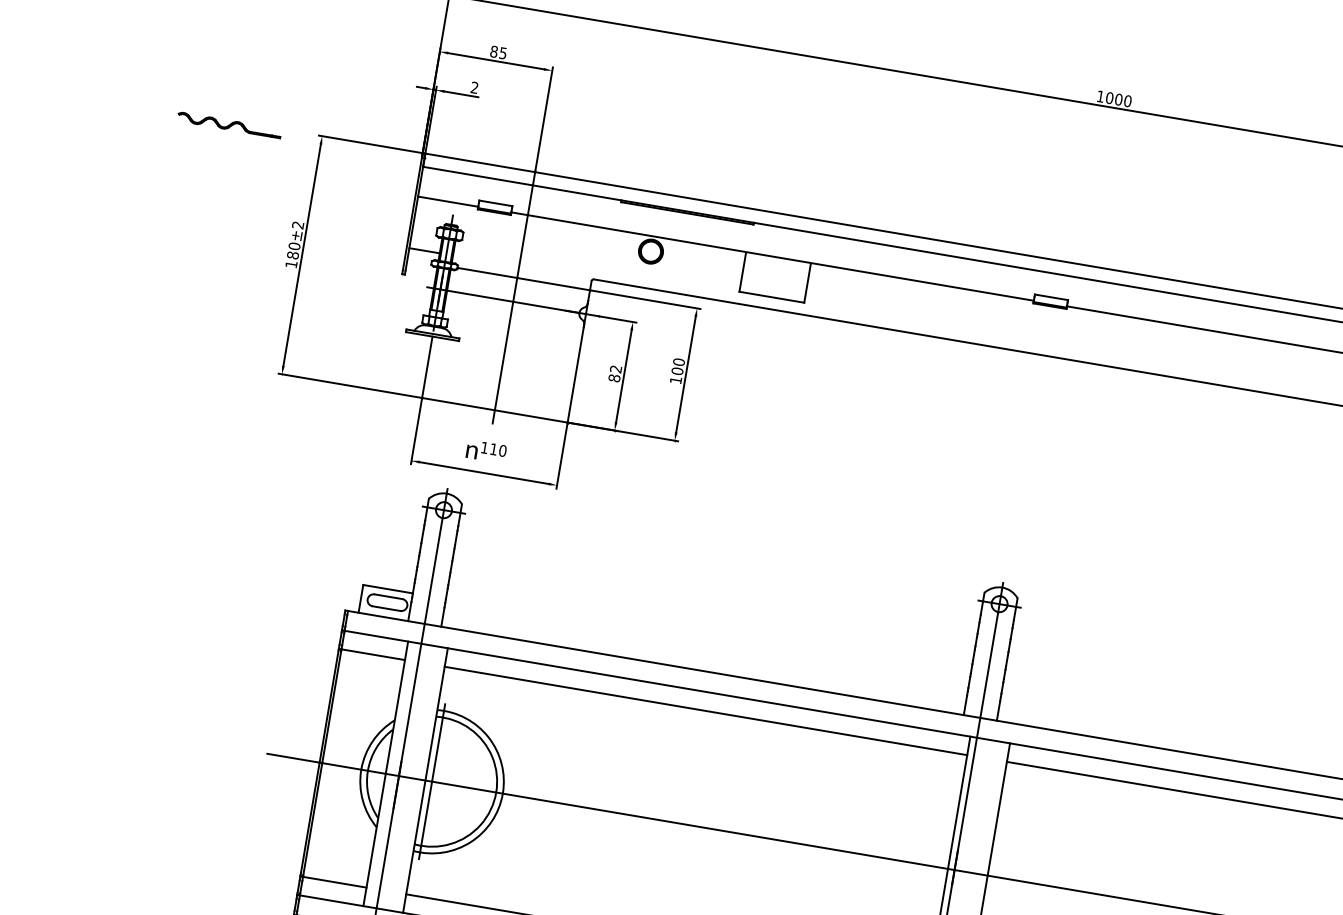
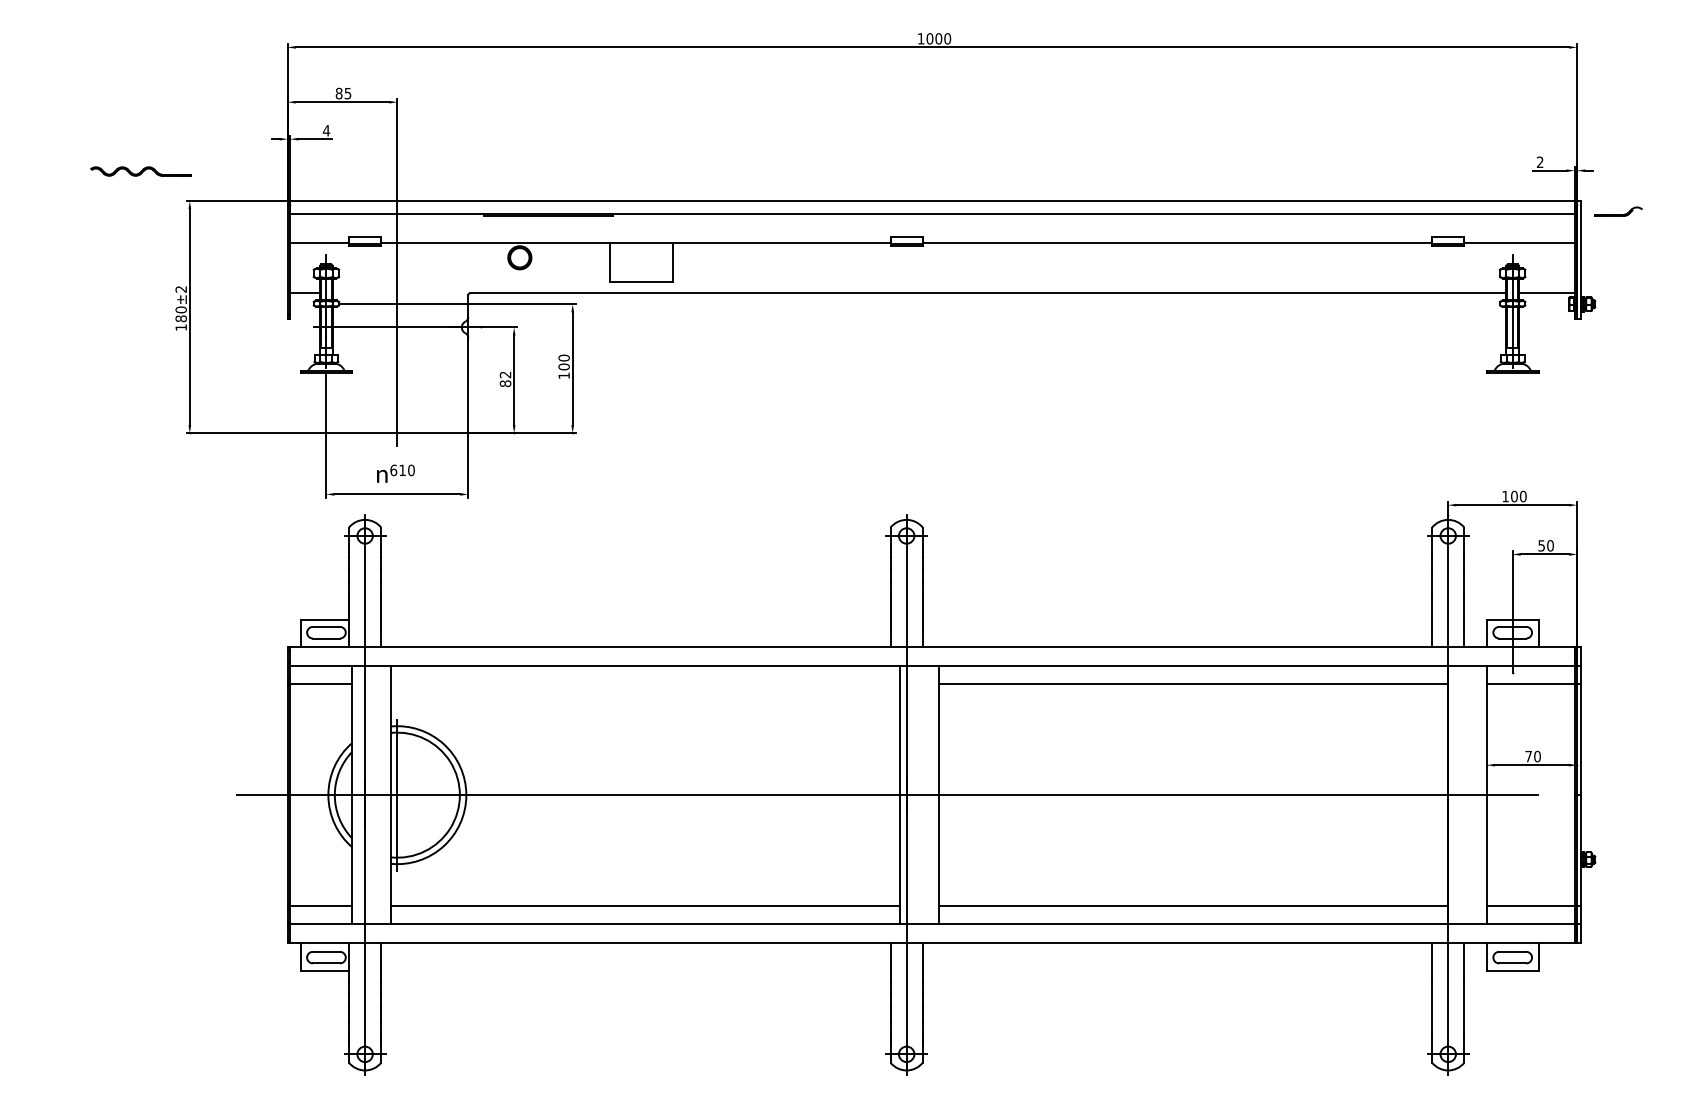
text: (474, 87) -> (326, 130), 2 -> 4
part: (228, 125) -> (140, 171), moved
text: (484, 447) -> (393, 470), 110 -> 610
line: (705, 711) -> (645, 684), removed

